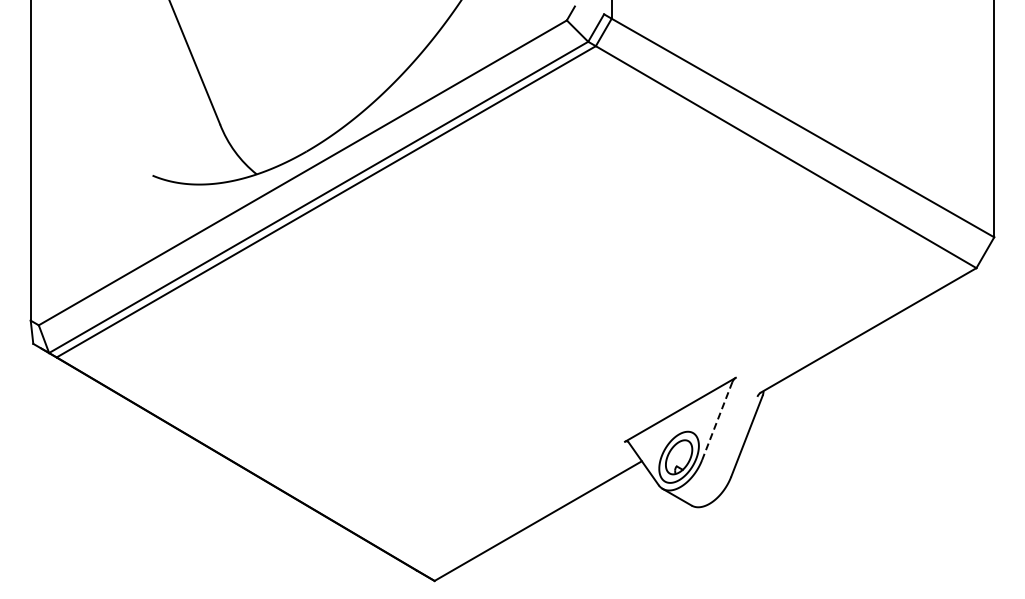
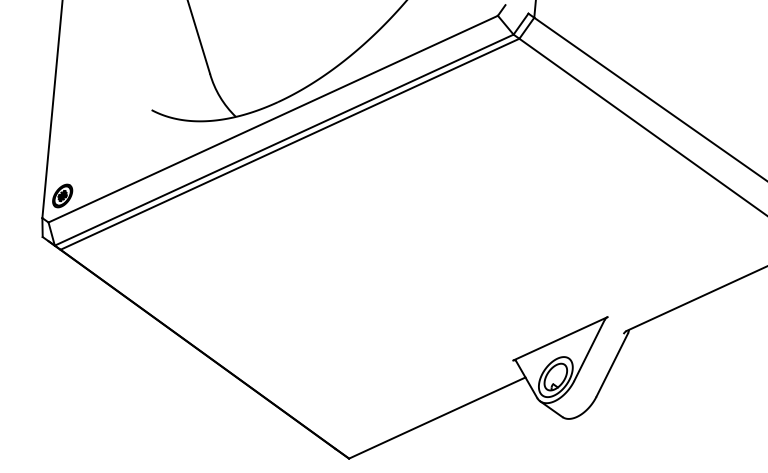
part: (53, 290) -> (63, 195), added
line: (717, 421) -> (589, 351), dashed -> solid

